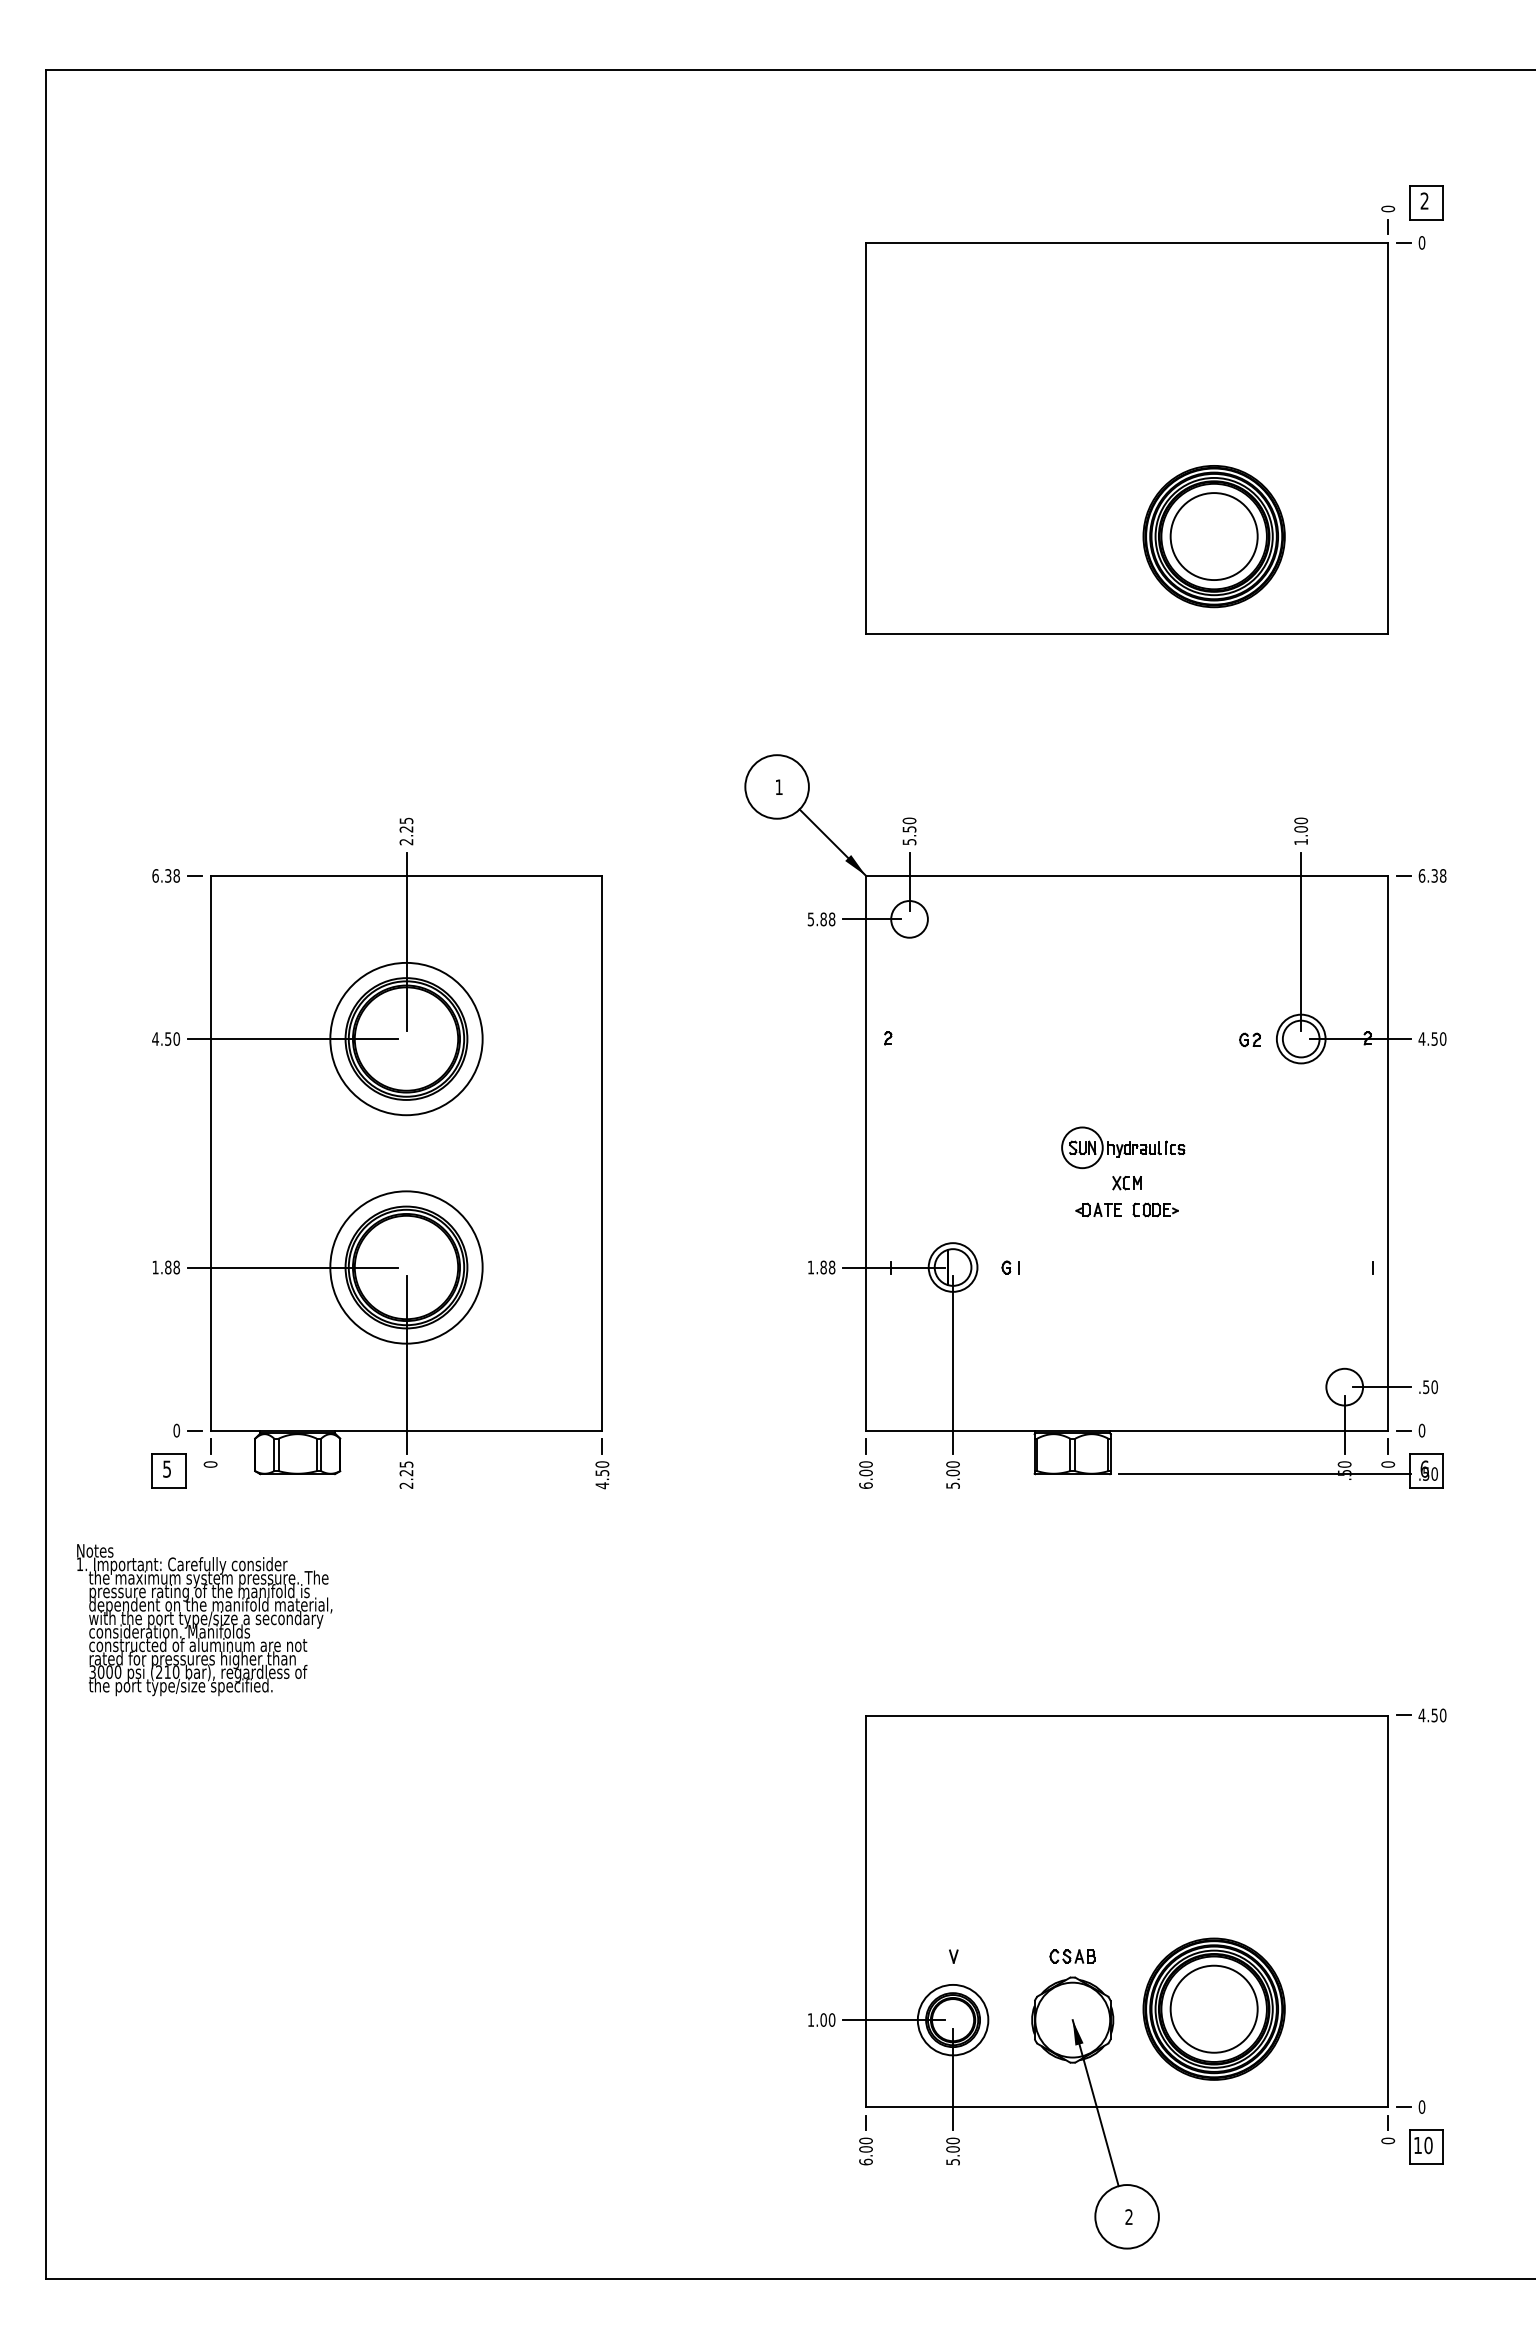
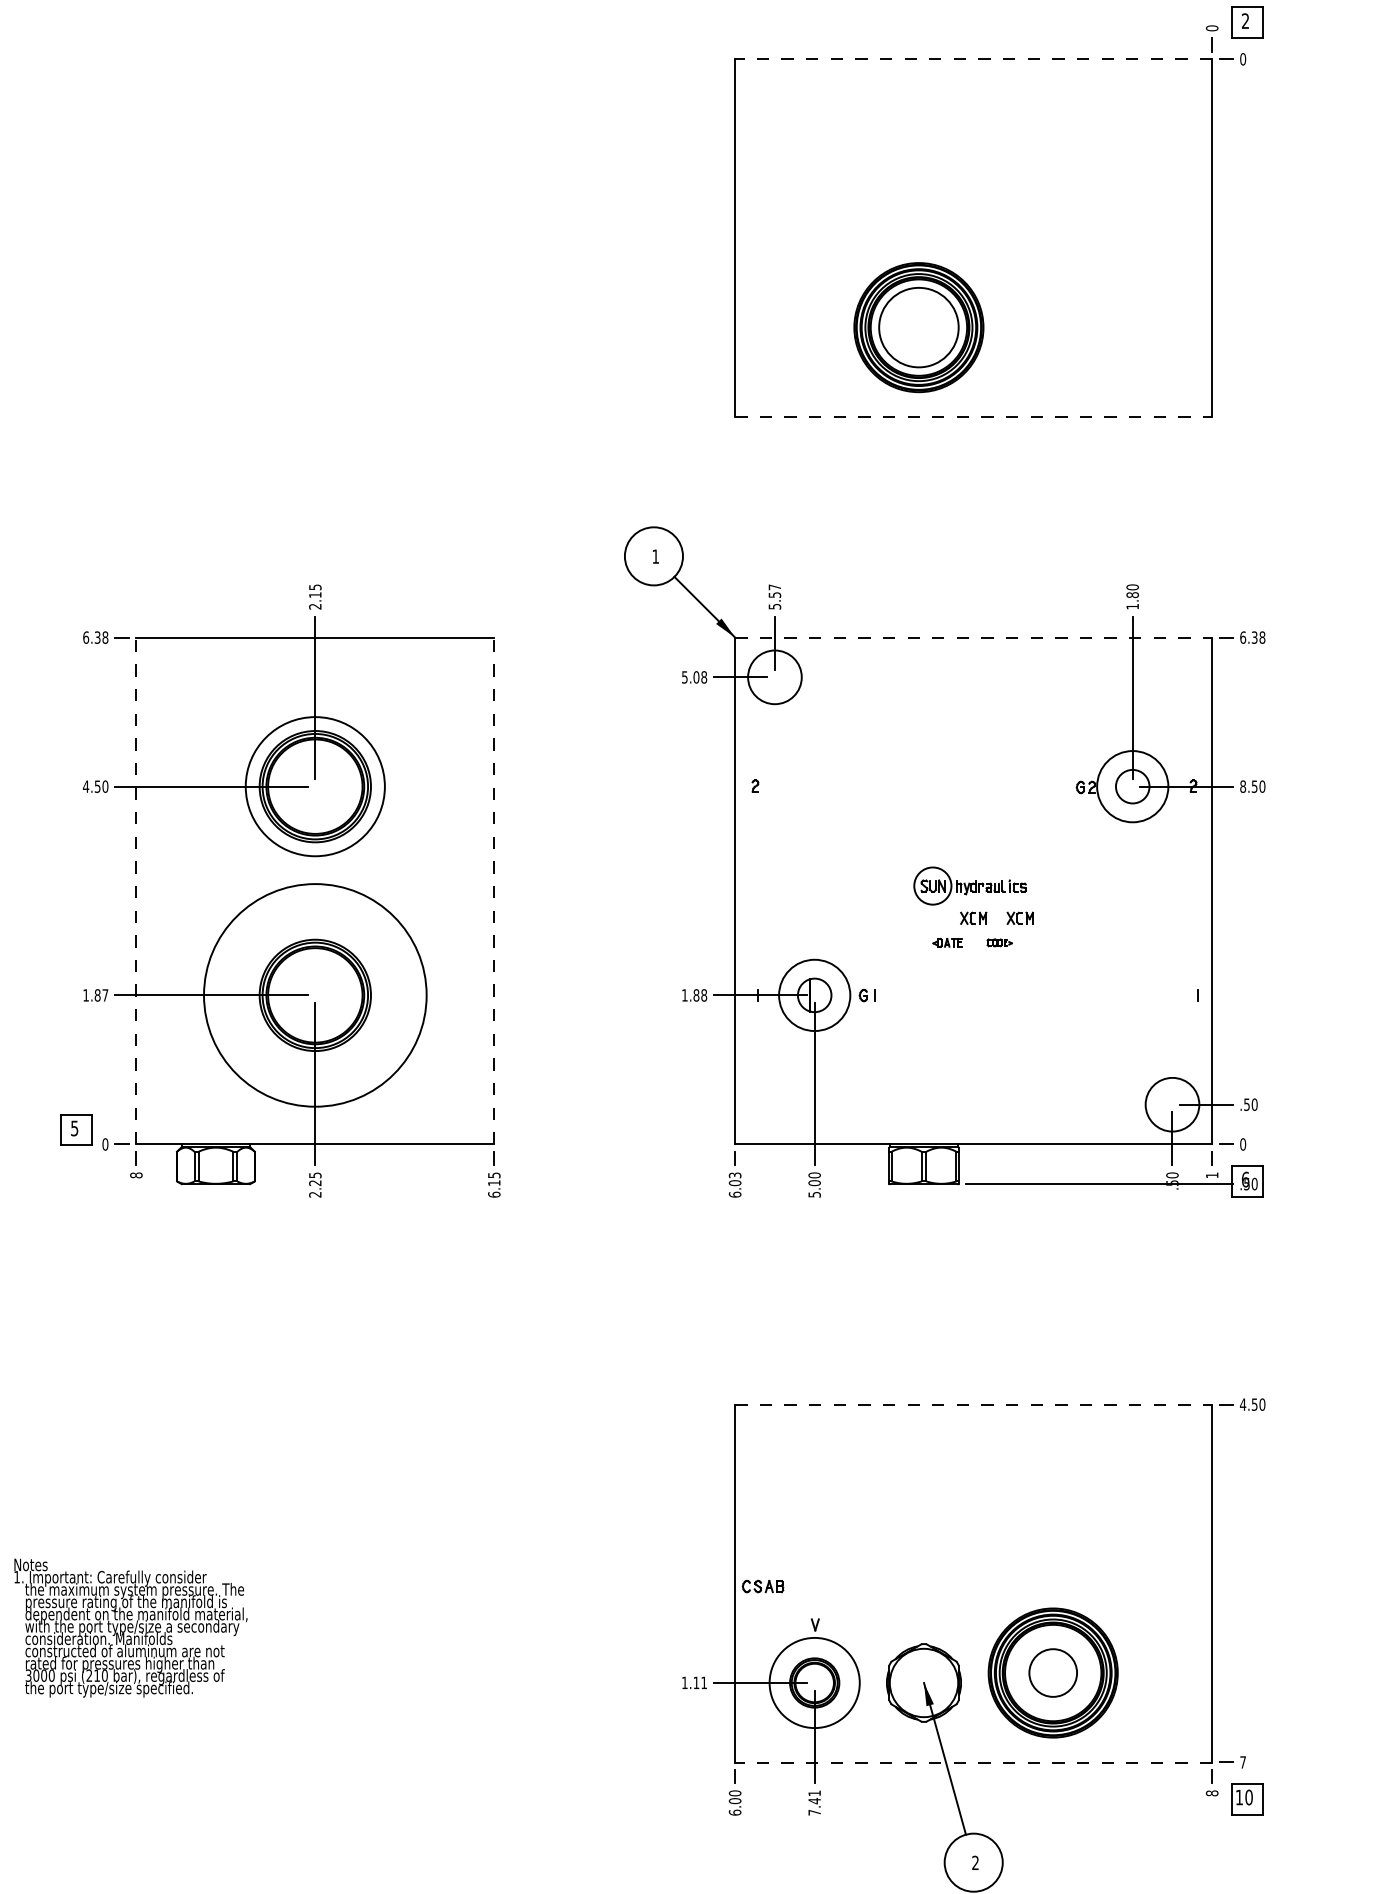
line: (1126, 242) -> (973, 58), solid -> dashed
part: (1213, 536) -> (918, 327), moved
line: (1127, 634) -> (974, 417), solid -> dashed
text: (909, 820) -> (774, 587), 5.50 -> 5.57
text: (406, 829) -> (315, 595), 2.25 -> 2.15
text: (1300, 829) -> (1132, 595), 1.00 -> 1.80
line: (1127, 875) -> (974, 637), solid -> dashed
text: (823, 918) -> (696, 676), 5.88 -> 5.08
circle: (909, 919) -> (774, 677), size x1.6
circle: (1300, 1038) -> (1132, 786), size x1.6
text: (1421, 1038) -> (1242, 786), 4.50 -> 8.50
line: (210, 1152) -> (136, 890), solid -> dashed
line: (602, 1152) -> (494, 890), solid -> dashed
part: (1177, 1183) -> (1019, 918), added
part: (1098, 1209) -> (947, 942), size x0.7
part: (1155, 1209) -> (999, 942), size x0.6
text: (176, 1267) -> (105, 995), 1.88 -> 1.87
circle: (406, 1267) -> (315, 995), size x1.6
circle: (952, 1267) -> (814, 995), size x1.6
circle: (1344, 1386) -> (1172, 1104), size x1.6
text: (210, 1464) -> (136, 1175), 0 -> 8
text: (865, 1464) -> (734, 1175), 6.00 -> 6.03
text: (1388, 1464) -> (1212, 1175), 0 -> 1
part: (168, 1470) -> (75, 1129), moved
text: (602, 1475) -> (494, 1185), 4.50 -> 6.15
text: (204, 1620) -> (130, 1628), moved
line: (1127, 1715) -> (974, 1404), solid -> dashed
part: (1072, 1956) -> (763, 1586), moved
circle: (1213, 2008) -> (1052, 1672), size x0.6
text: (827, 2019) -> (699, 1682), 1.00 -> 1.11
circle: (952, 2019) -> (814, 1682), size x1.4
text: (1421, 2106) -> (1242, 1761), 0 -> 7
line: (1126, 2107) -> (973, 1762), solid -> dashed
text: (1387, 2140) -> (1211, 1792), 0 -> 8
text: (952, 2151) -> (814, 1803), 5.00 -> 7.41

